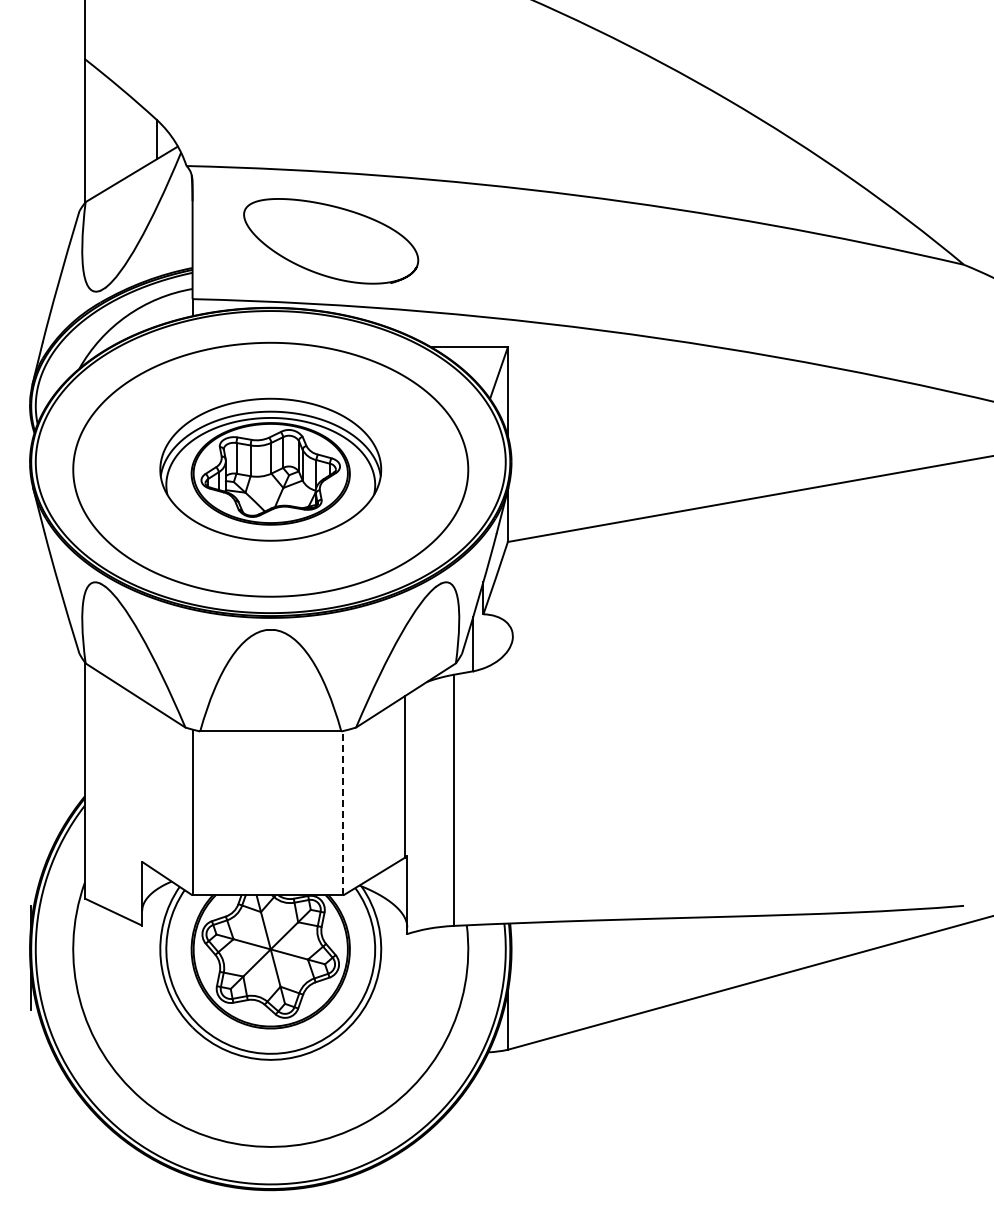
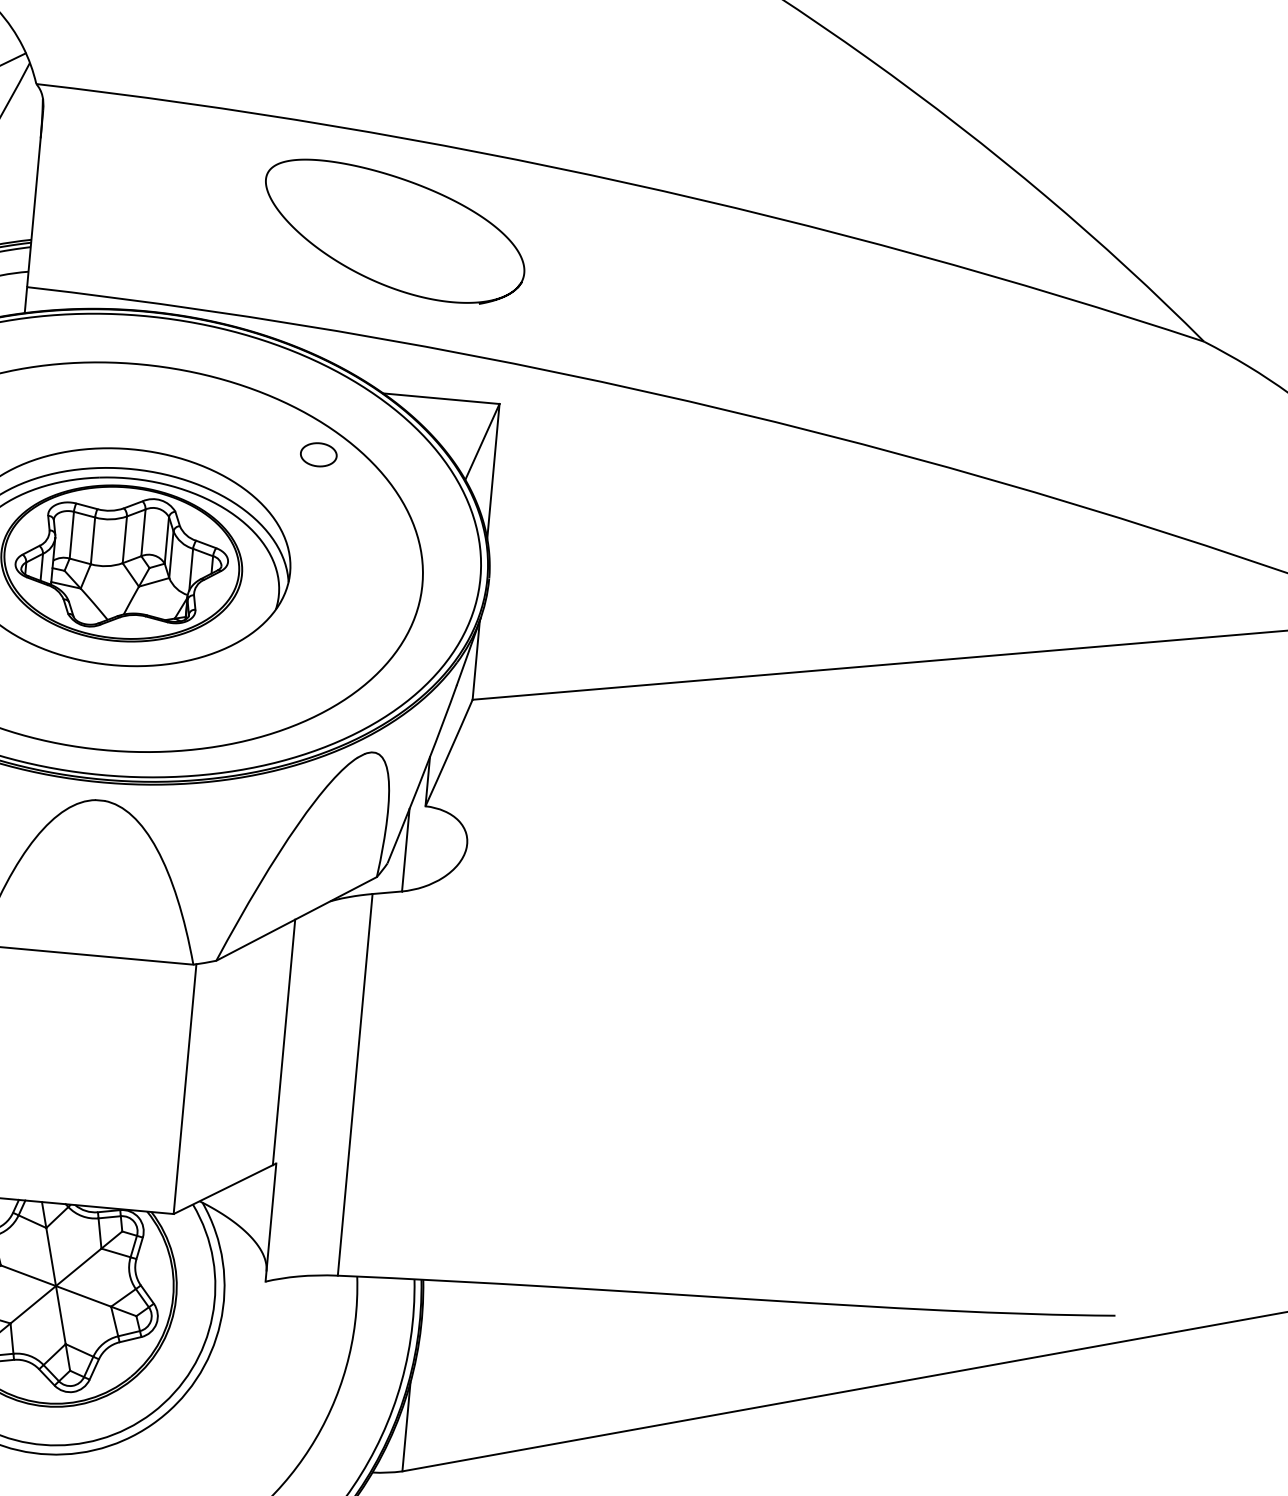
curve: (340, 209) -> (413, 184), moved
part: (392, 390) -> (318, 453), added
line: (343, 812) -> (185, 1088), dashed -> solid

